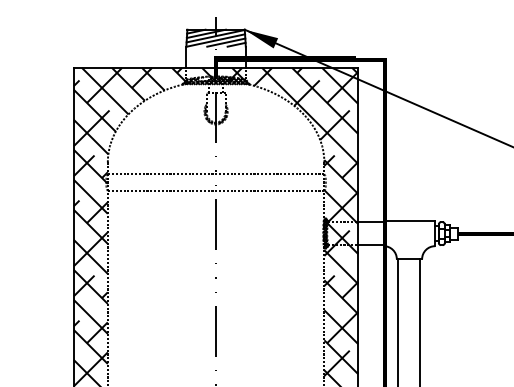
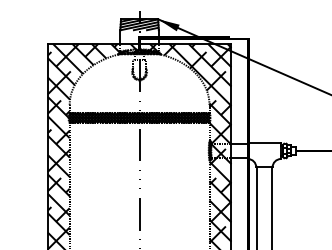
hatch: (215, 181) -> (139, 117), added

